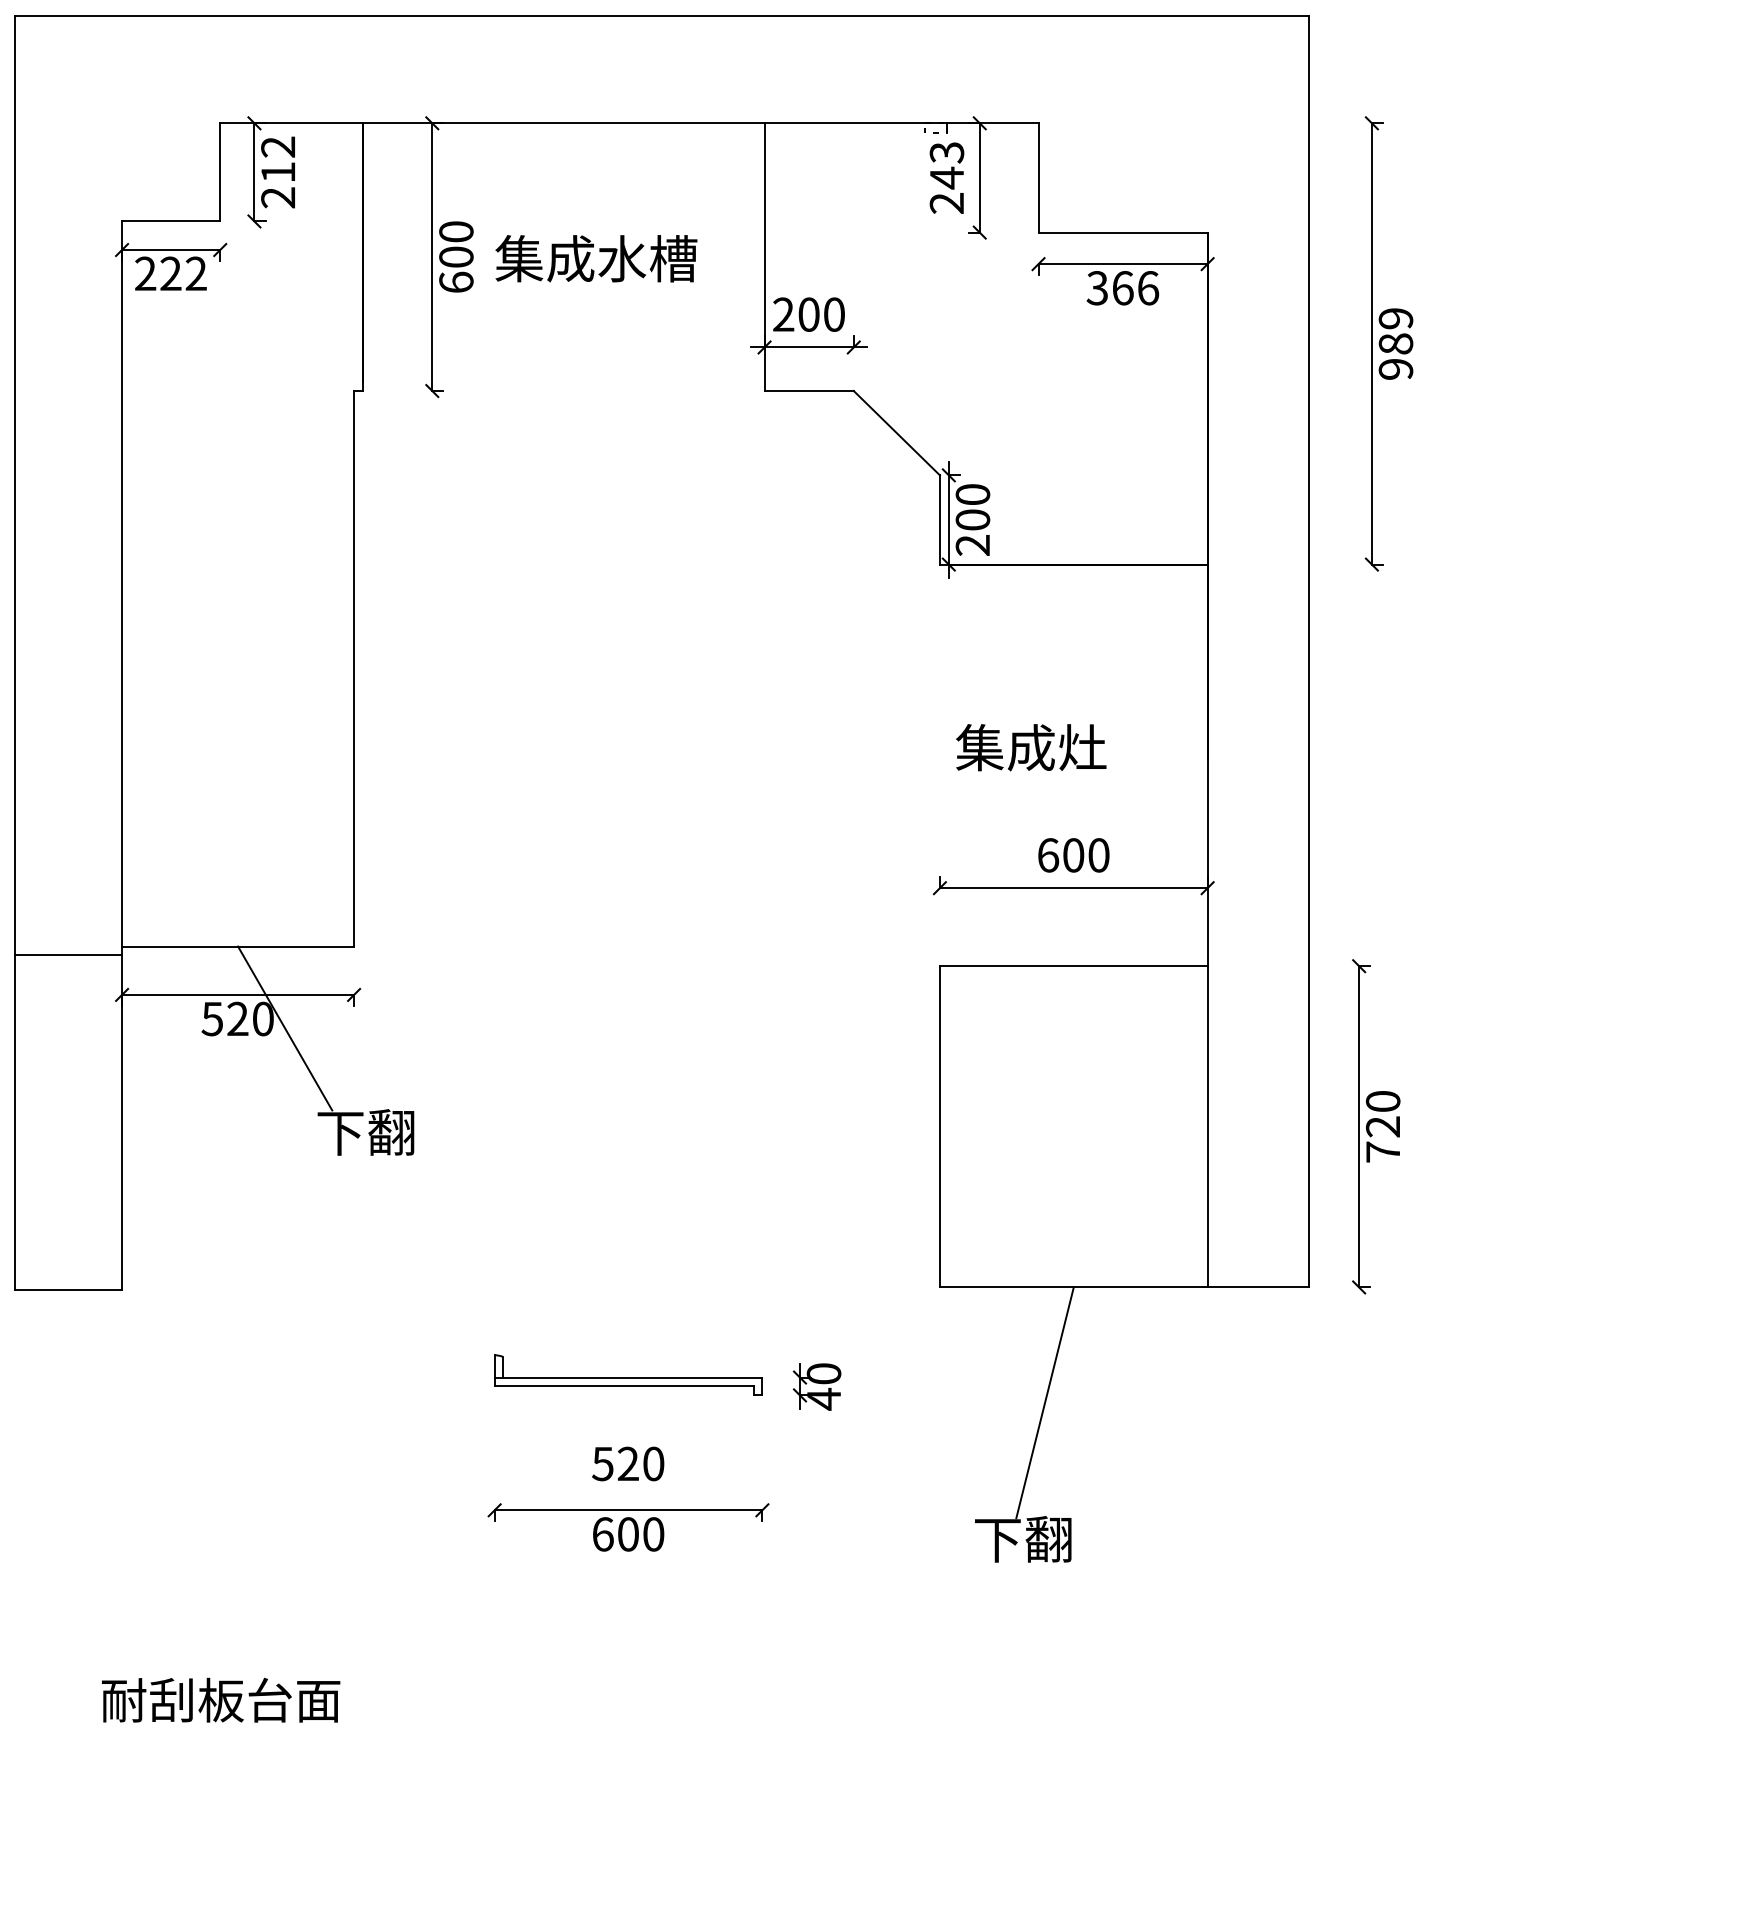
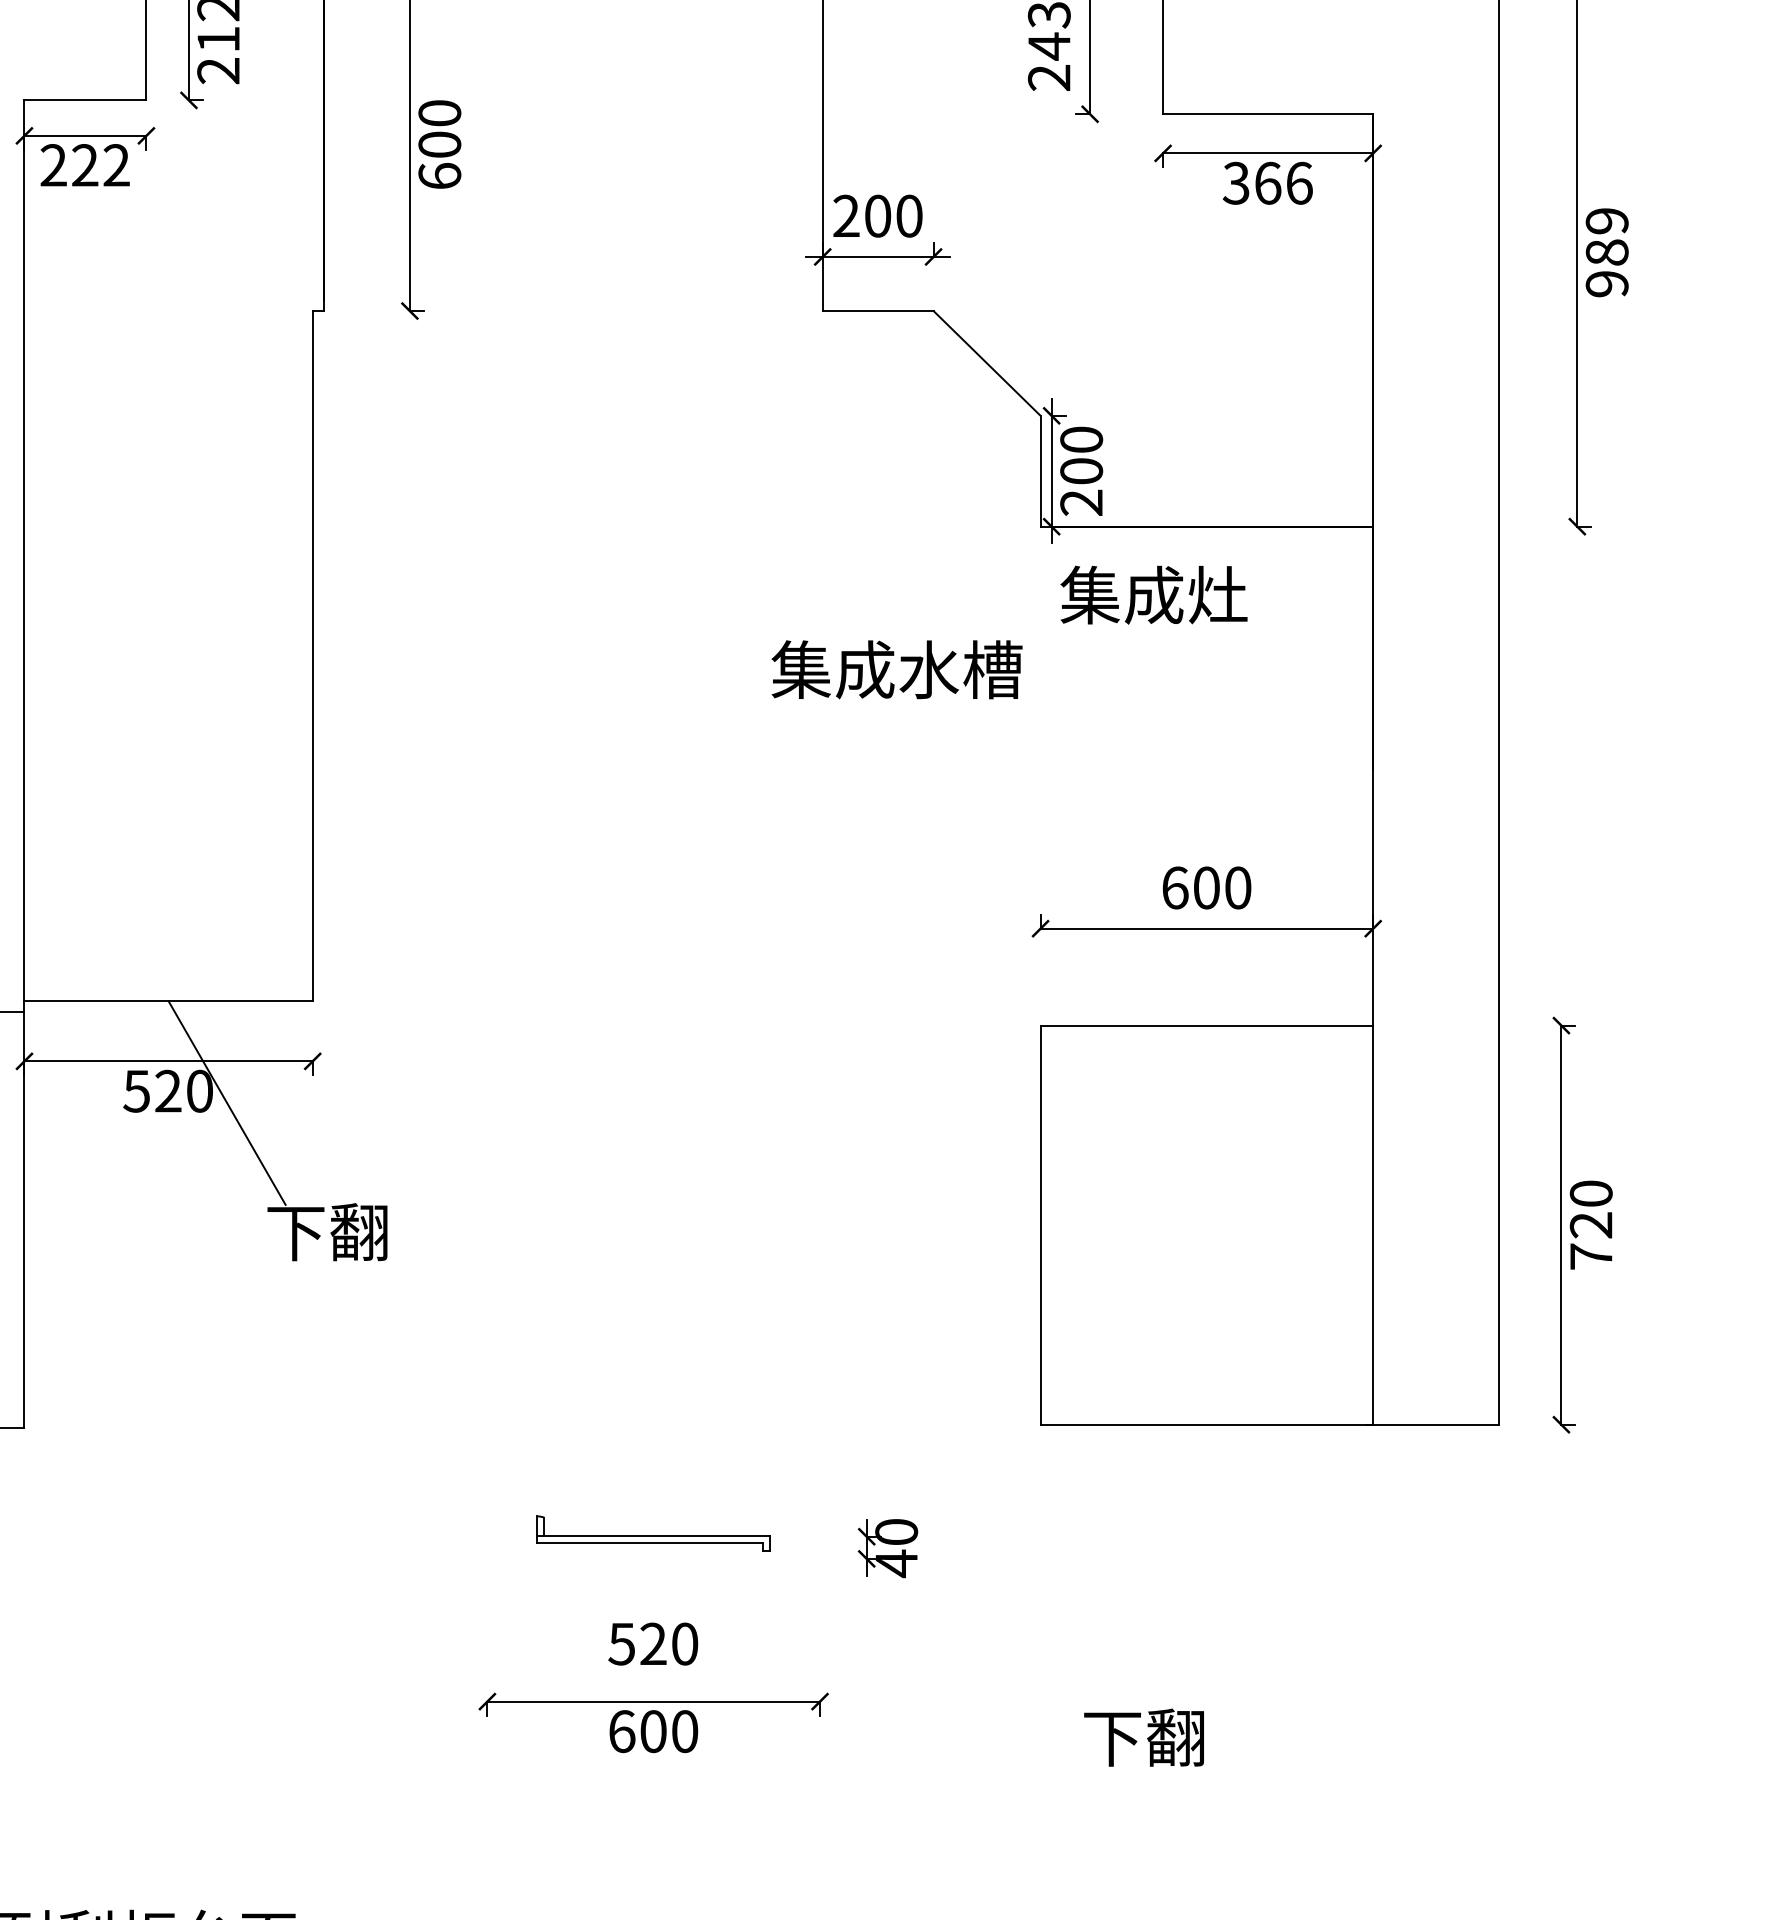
text: (596, 258) -> (897, 669), moved
text: (1031, 747) -> (1154, 594), moved
part: (628, 1374) -> (653, 1532), size x0.7
line: (1044, 1402) -> (1170, 1567), removed

